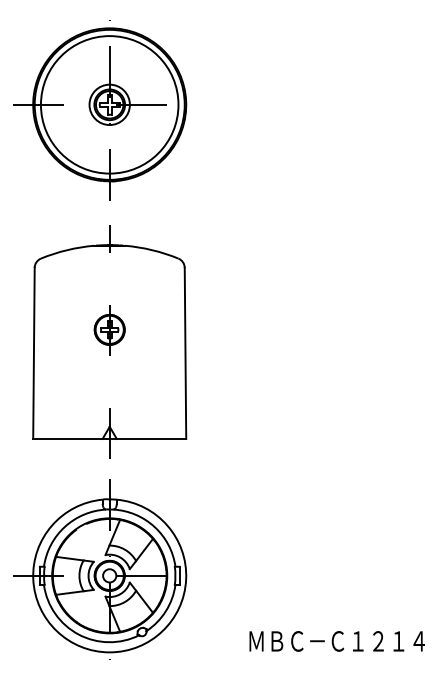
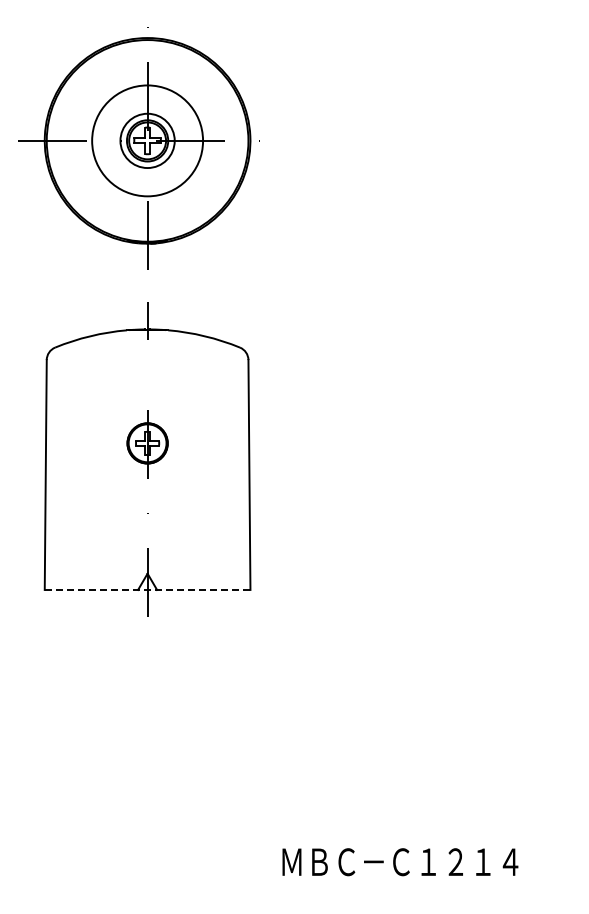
circle: (109, 104) -> (147, 140), size x0.6
line: (109, 438) -> (147, 589), solid -> dashed
part: (102, 569) -> (138, 765), removed
text: (337, 641) -> (400, 862), moved

